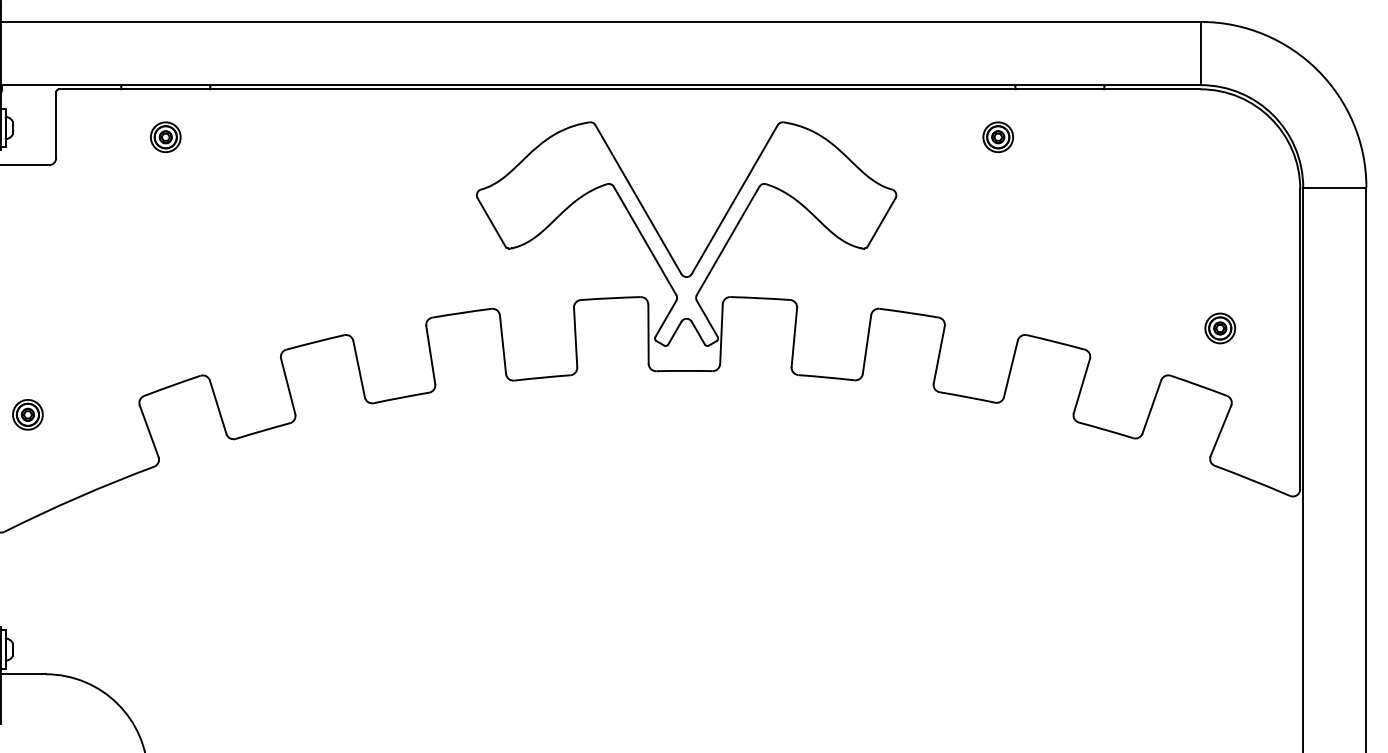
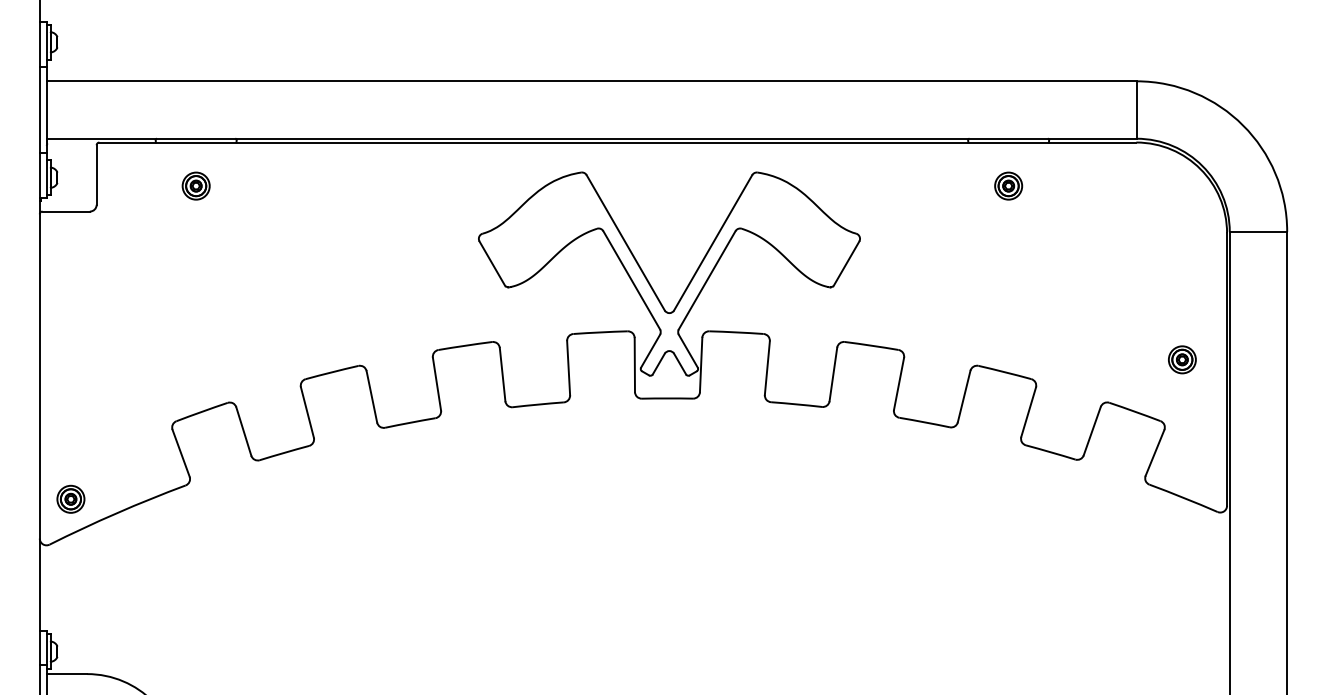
part: (998, 136) -> (1008, 185), moved
part: (1220, 328) -> (1182, 359), moved
part: (27, 413) -> (70, 498), moved

